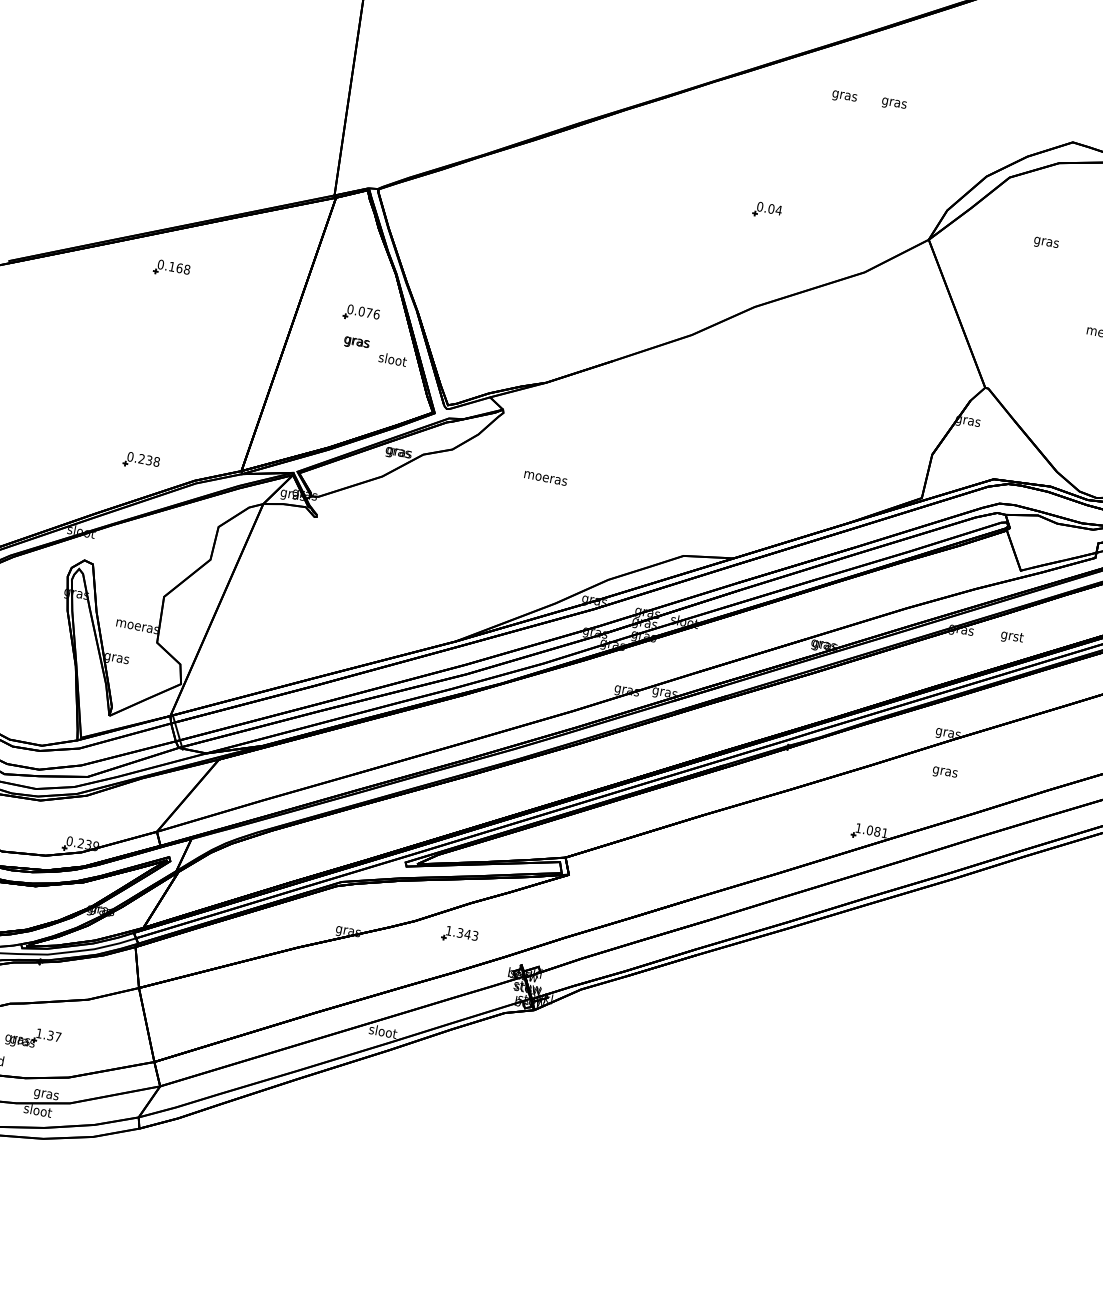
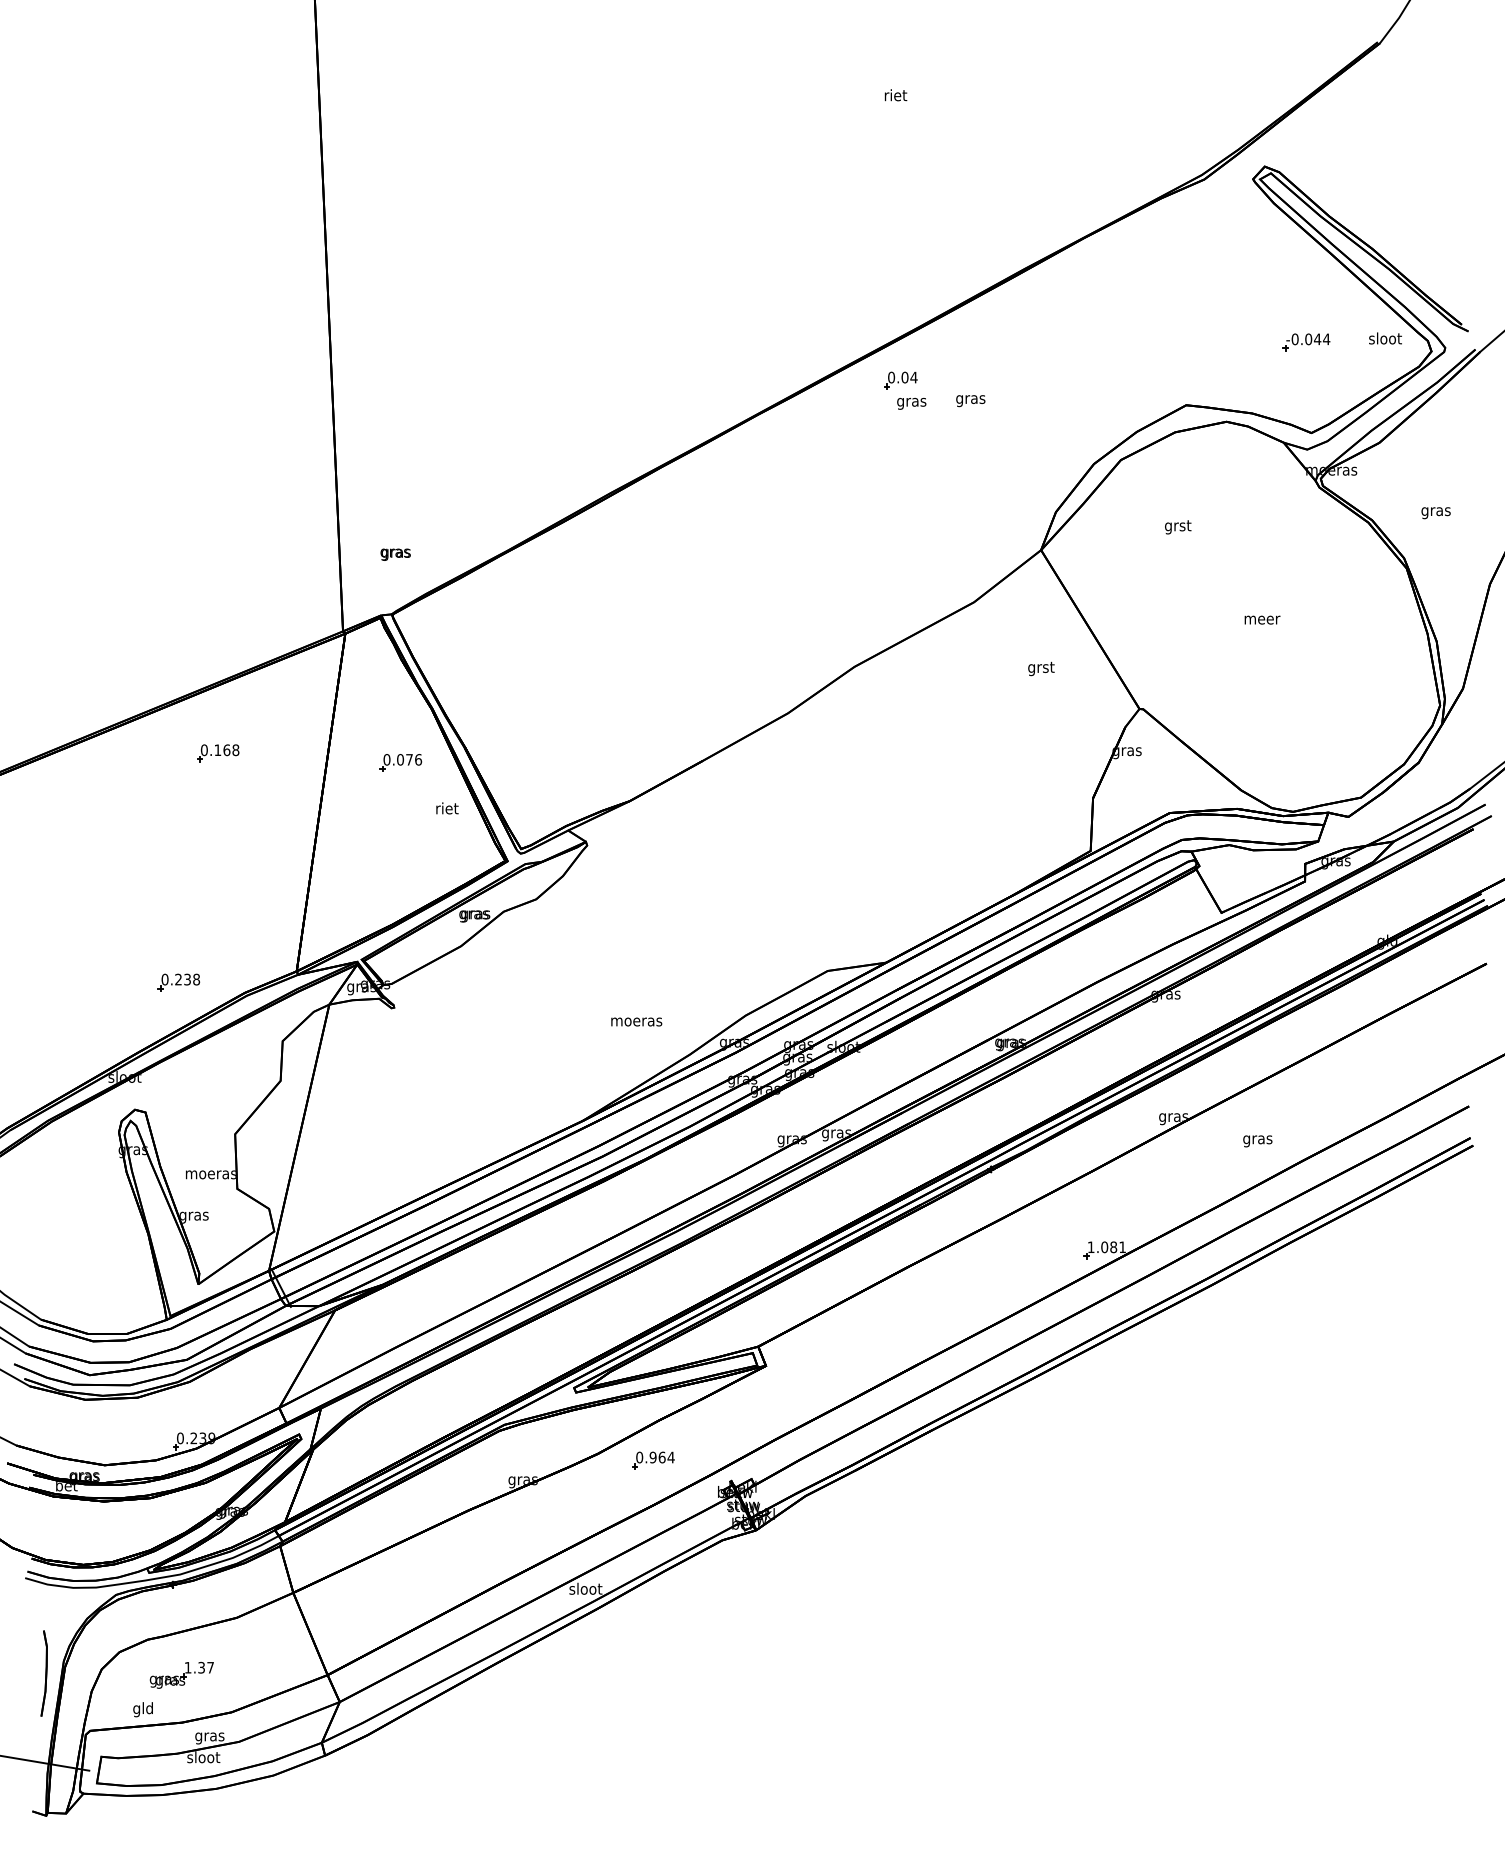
part: (767, 210) -> (900, 380), moved
text: (1045, 242) -> (1177, 527), gras -> grst
part: (172, 269) -> (218, 753), moved
text: (356, 343) -> (395, 554), moved
text: (392, 359) -> (446, 808), sloot -> riet
text: (545, 477) -> (636, 1021), moved
text: (1012, 636) -> (1041, 668), moved
text: (944, 773) -> (1257, 1141), moved
text: (462, 933) -> (655, 1457), 1.343 -> 0.964

